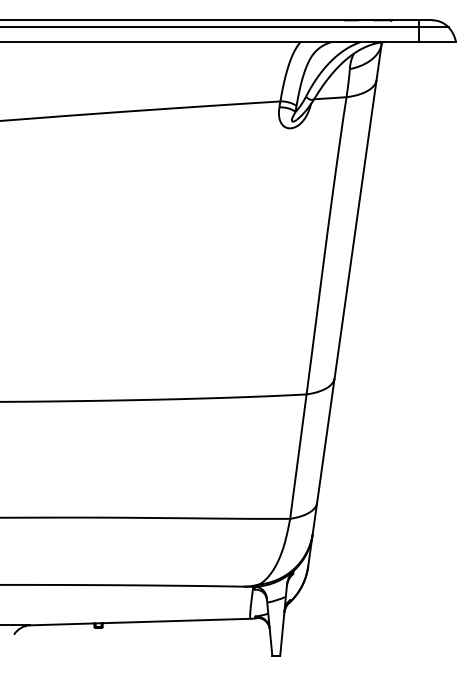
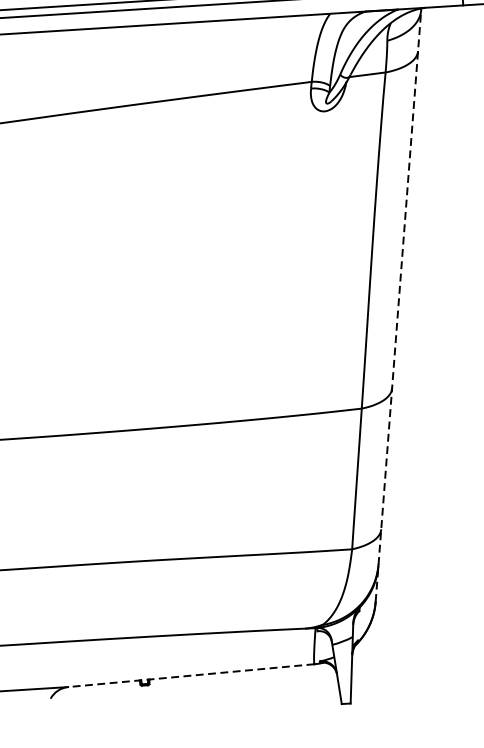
line: (344, 304) -> (397, 305), solid -> dashed
line: (139, 622) -> (190, 676), solid -> dashed

